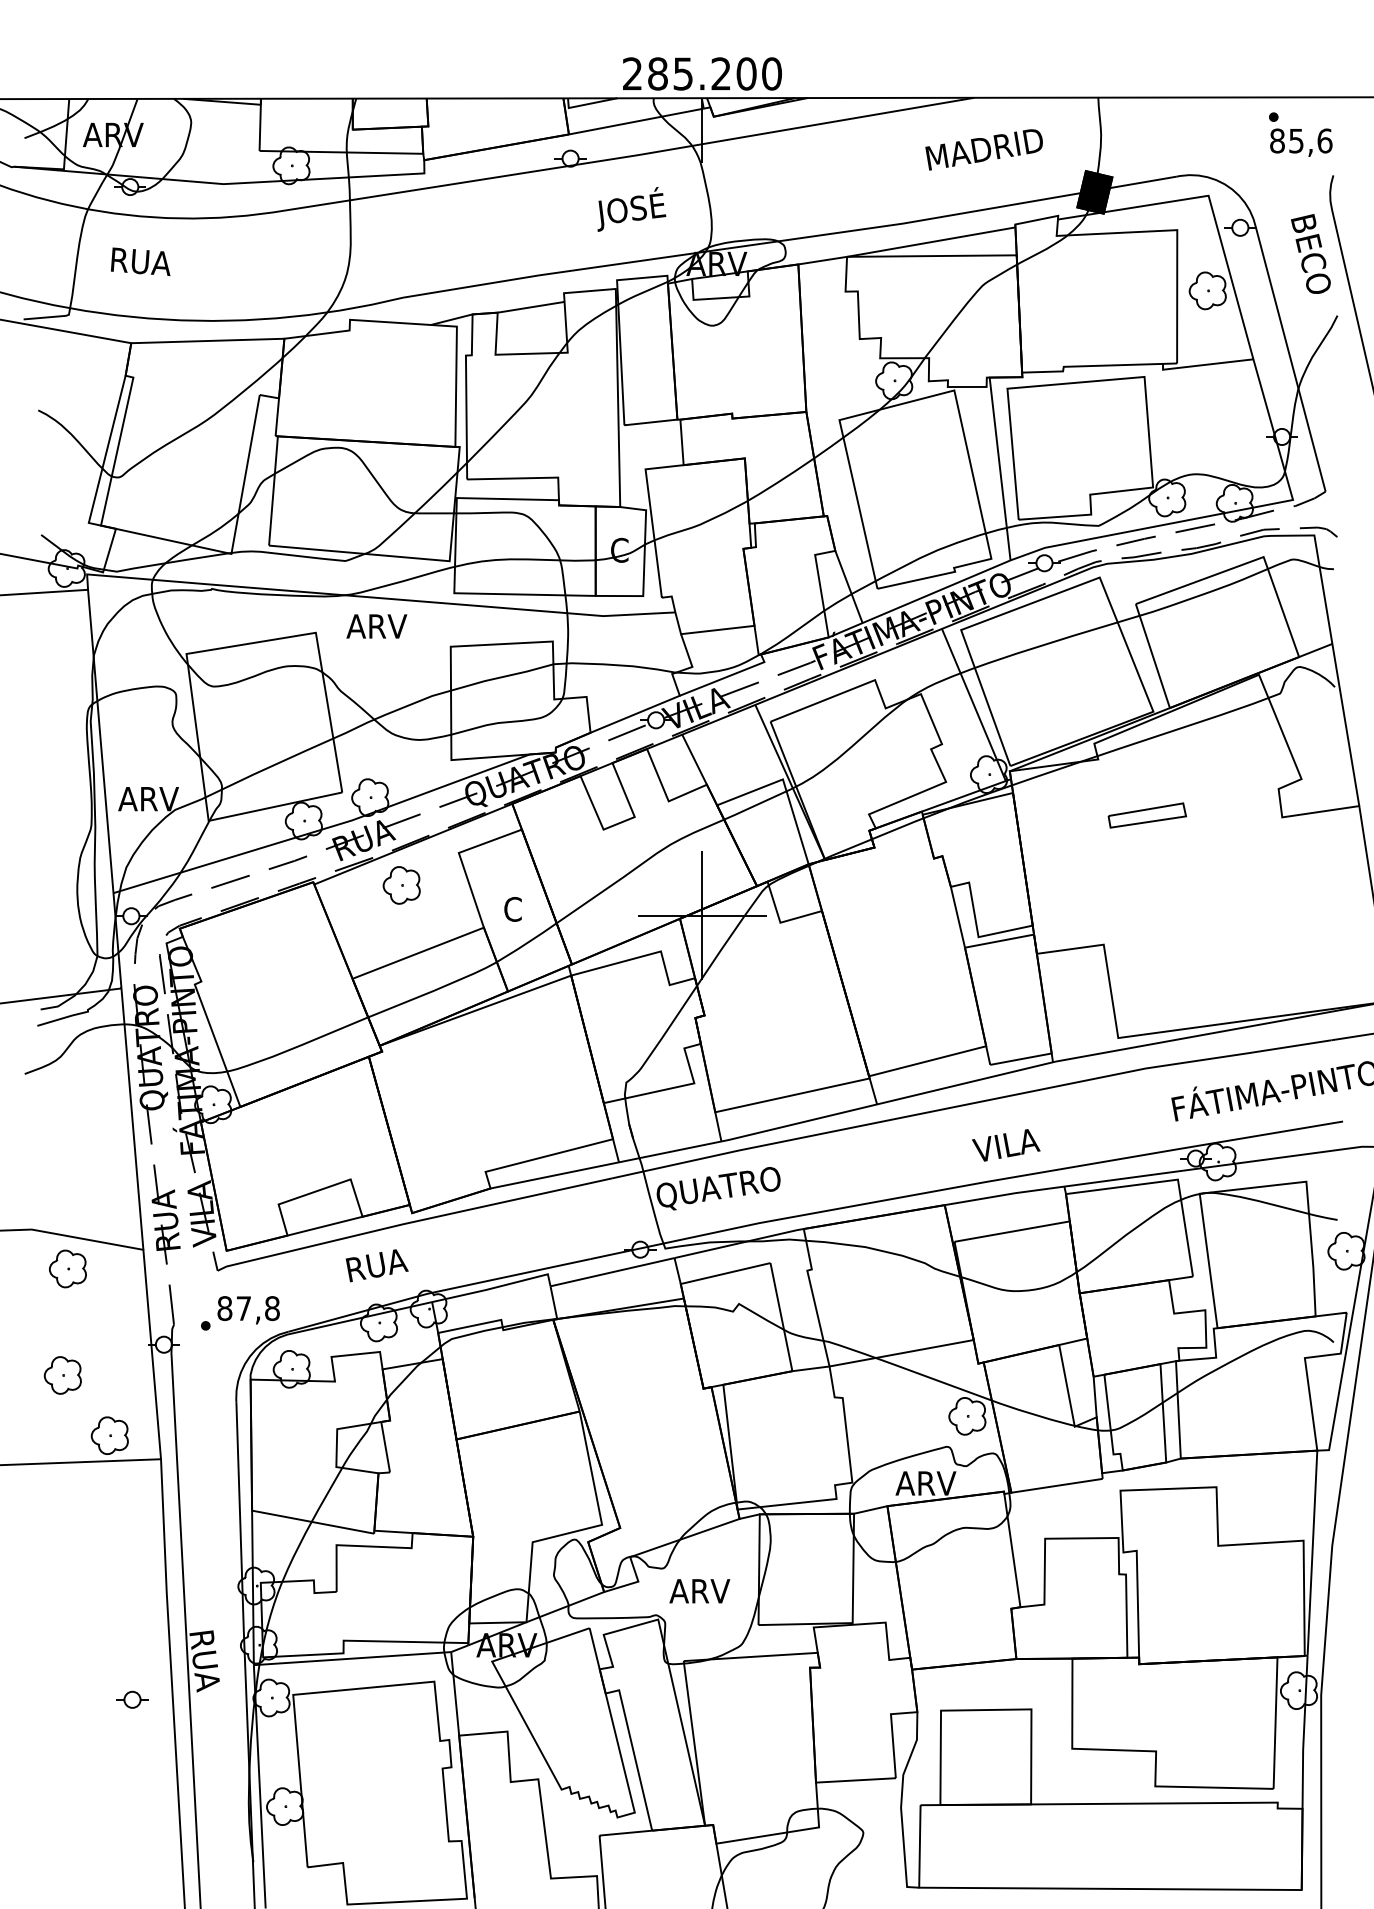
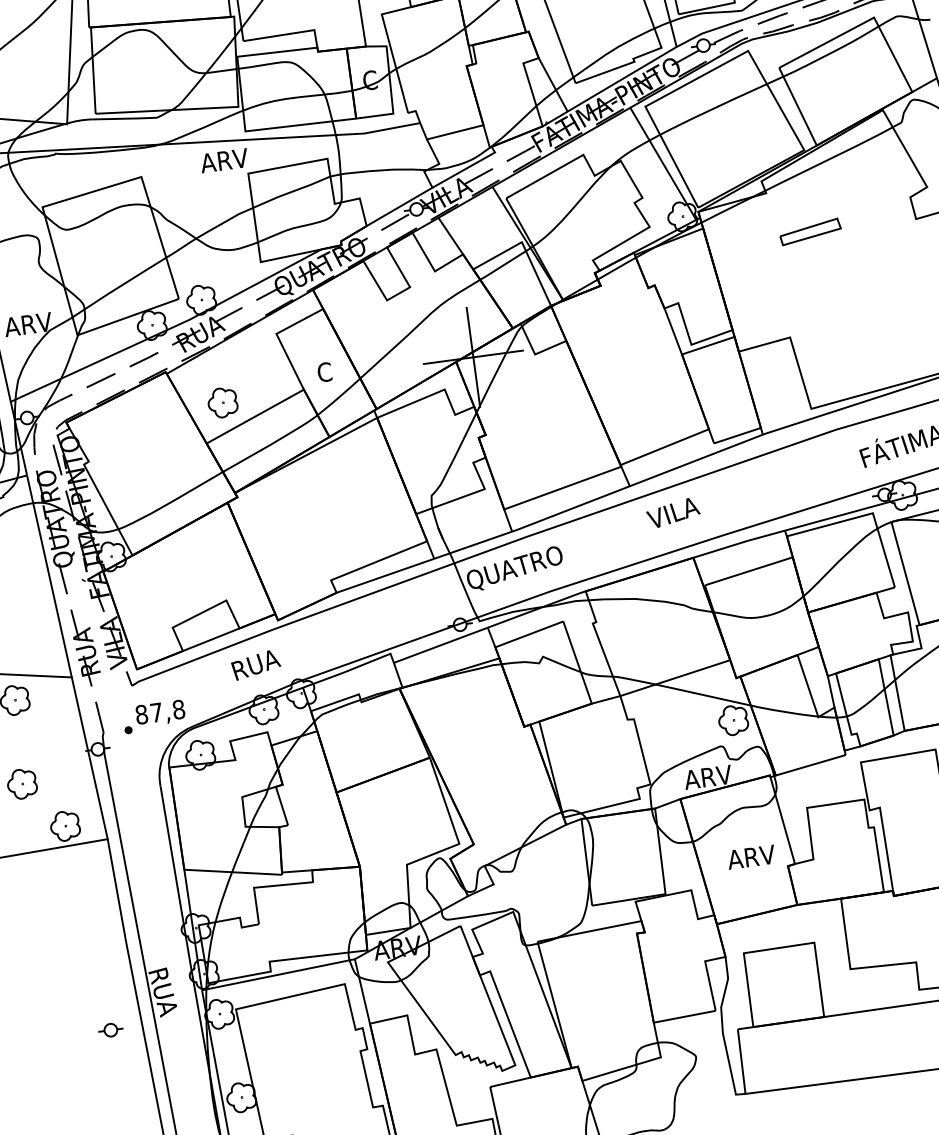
text: (376, 626) -> (224, 160), moved
part: (401, 885) -> (222, 402), moved
text: (1006, 1145) -> (673, 513), moved
text: (699, 1591) -> (751, 857), moved

